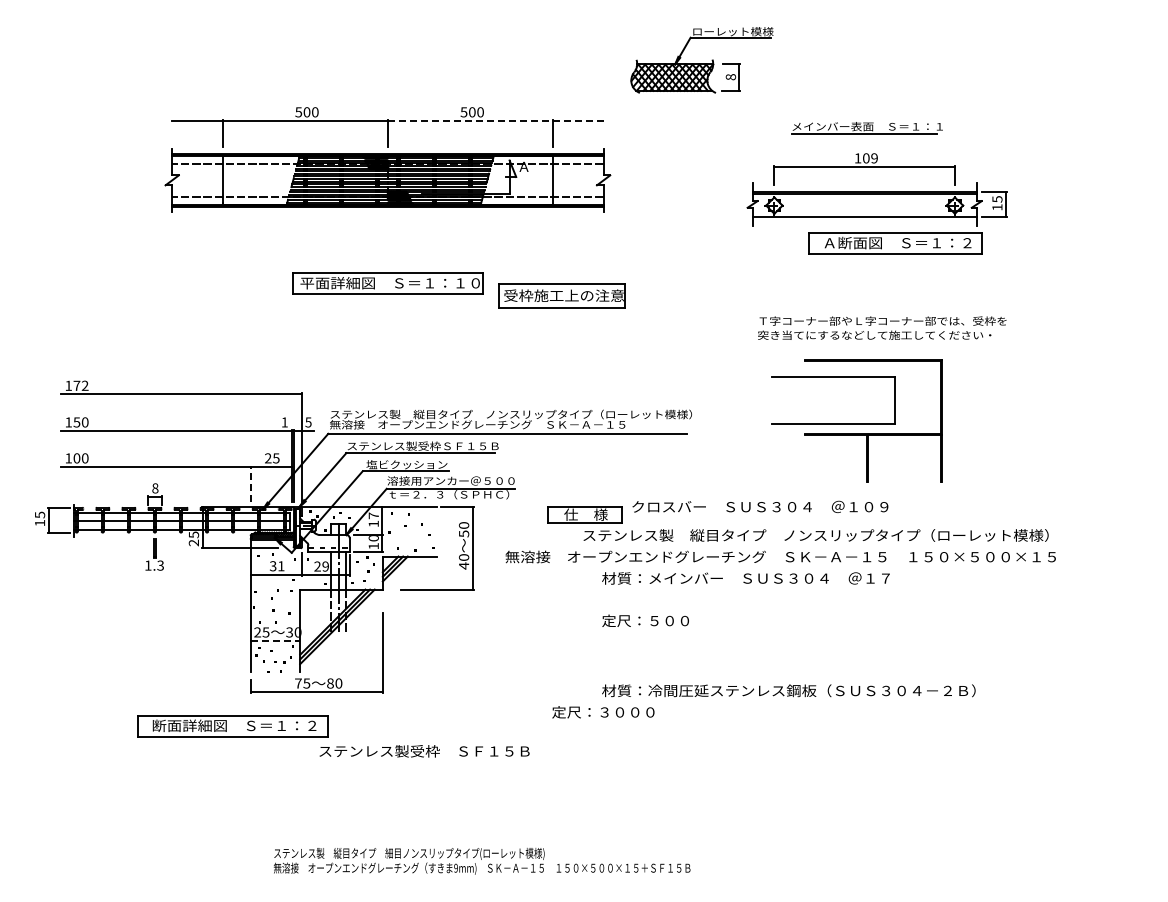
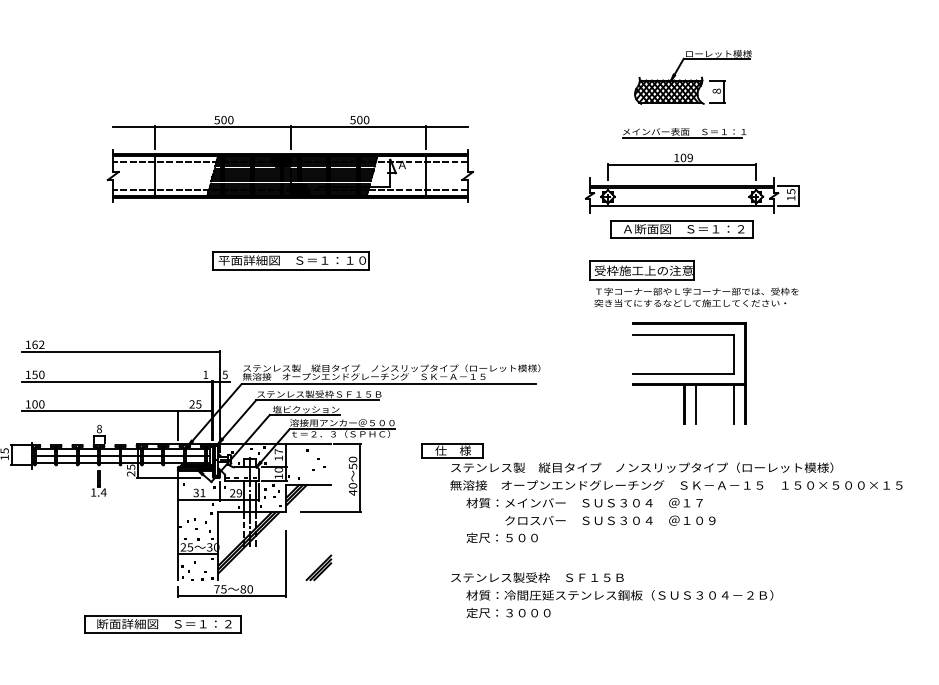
part: (701, 60) -> (692, 77), moved
line: (495, 120) -> (378, 126), dashed -> solid
part: (895, 243) -> (681, 229), moved
part: (561, 295) -> (641, 270), moved
part: (833, 377) -> (683, 335), moved
text: (76, 385) -> (34, 344), 172 -> 162
line: (880, 458) -> (695, 404), added
line: (928, 458) -> (734, 404), added
line: (250, 483) -> (177, 425), dashed -> solid
text: (760, 506) -> (610, 520), moved
text: (780, 556) -> (676, 485), moved
text: (160, 565) -> (103, 492), 1.3 -> 1.4
line: (275, 641) -> (198, 554), dashed -> solid
part: (422, 657) -> (318, 567), added
text: (603, 712) -> (508, 613), moved
text: (424, 751) -> (537, 577), moved

